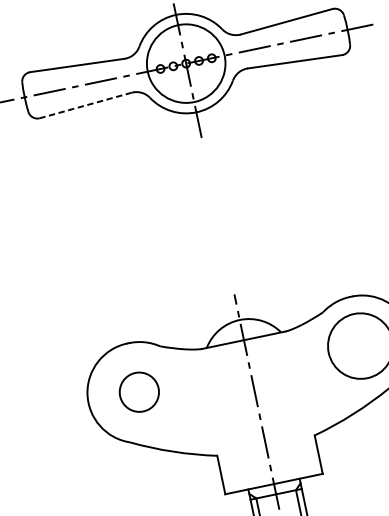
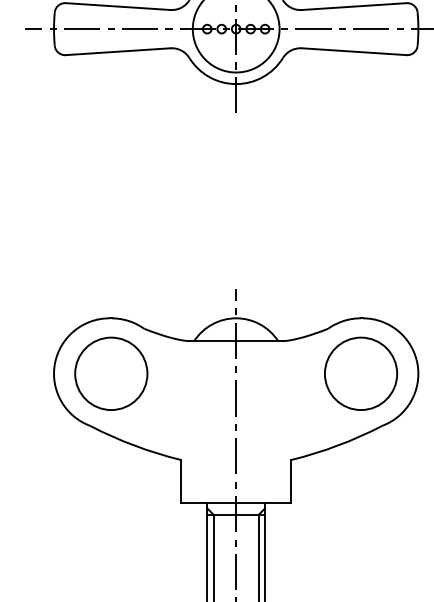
line: (85, 105) -> (117, 51), dashed -> solid
part: (139, 392) -> (111, 373), size x1.67

